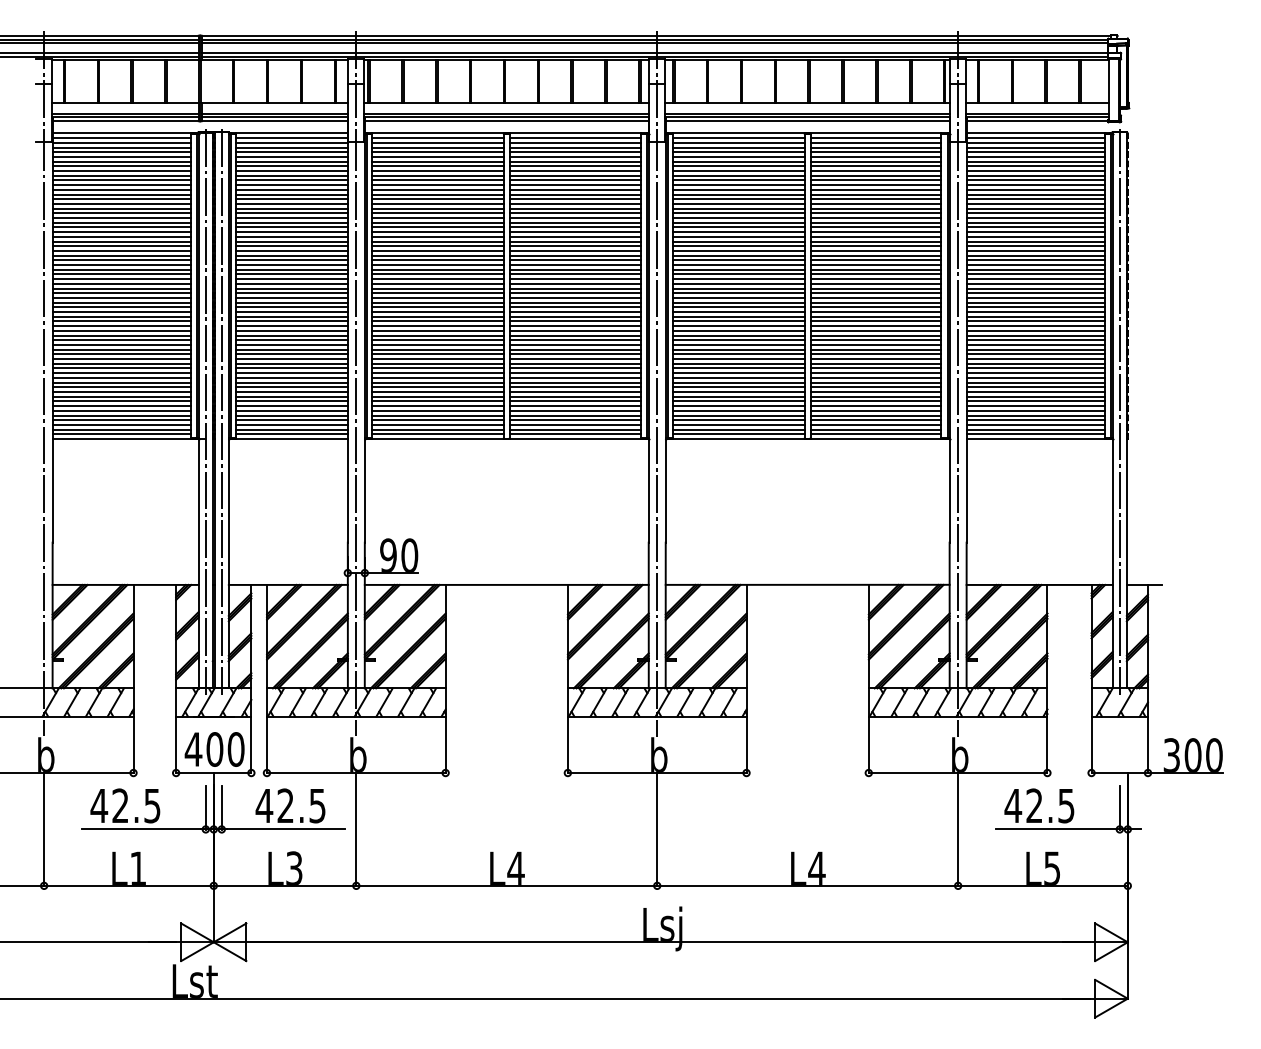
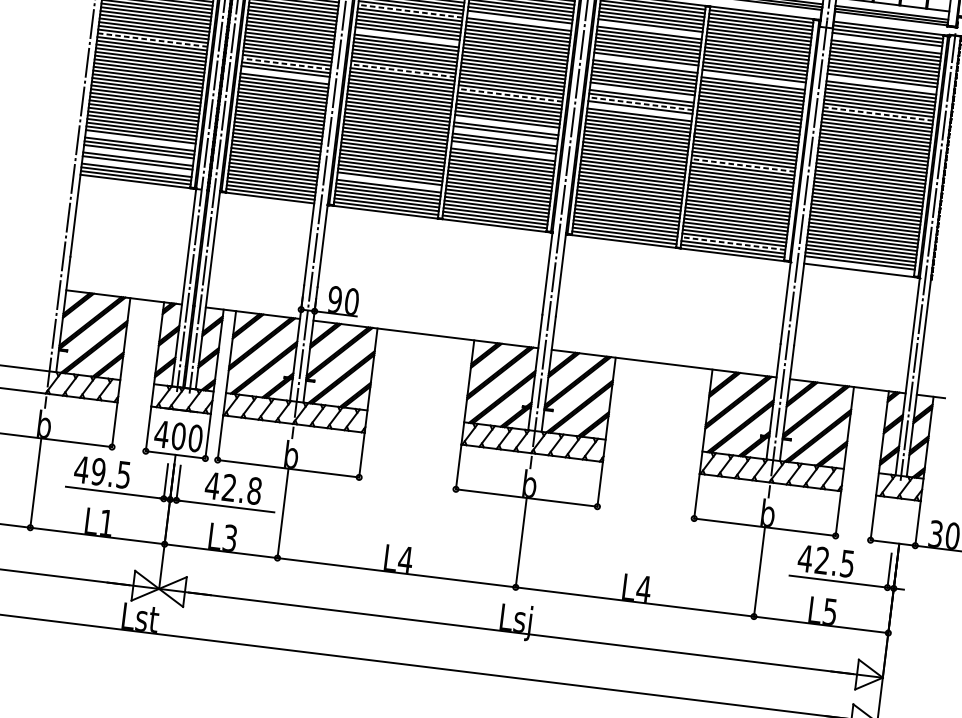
line: (1035, 152) -> (886, 43), removed
line: (738, 171) -> (649, 29), removed
line: (575, 180) -> (519, 20), removed
line: (438, 185) -> (410, 11), solid -> dashed
line: (1035, 203) -> (881, 83), removed
line: (738, 213) -> (645, 62), removed
line: (437, 218) -> (406, 37), removed
line: (875, 218) -> (753, 80), removed
line: (1035, 241) -> (877, 113), solid -> dashed
line: (738, 250) -> (641, 92), removed
line: (122, 260) -> (153, 40), solid -> dashed
line: (438, 260) -> (403, 70), solid -> dashed
line: (739, 265) -> (641, 104), solid -> dashed
line: (292, 269) -> (286, 63), solid -> dashed
line: (575, 274) -> (510, 95), solid -> dashed
line: (738, 274) -> (639, 111), removed
line: (291, 283) -> (284, 74), removed
line: (575, 312) -> (506, 125), removed
line: (575, 326) -> (505, 136), removed
line: (875, 326) -> (742, 165), solid -> dashed
line: (575, 344) -> (503, 150), removed
line: (121, 387) -> (140, 140), removed
line: (437, 401) -> (388, 182), removed
line: (121, 406) -> (138, 155), removed
line: (121, 420) -> (136, 166), removed
line: (875, 424) -> (733, 243), solid -> dashed
line: (1035, 434) -> (859, 266), removed
text: (120, 805) -> (98, 471), 42.5 -> 49.5
text: (317, 805) -> (254, 490), 42.5 -> 42.8

